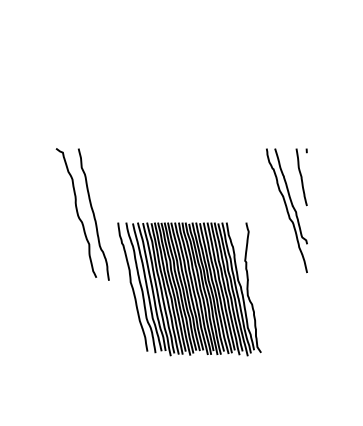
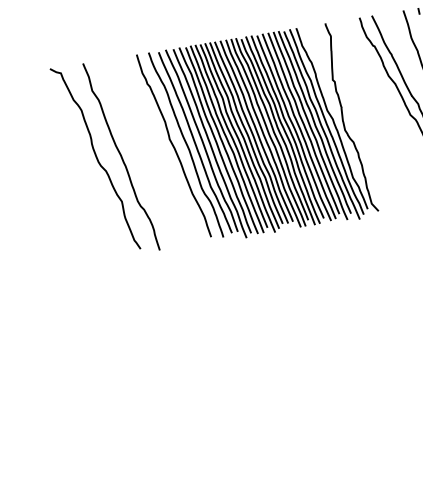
part: (189, 289) -> (257, 135), moved

